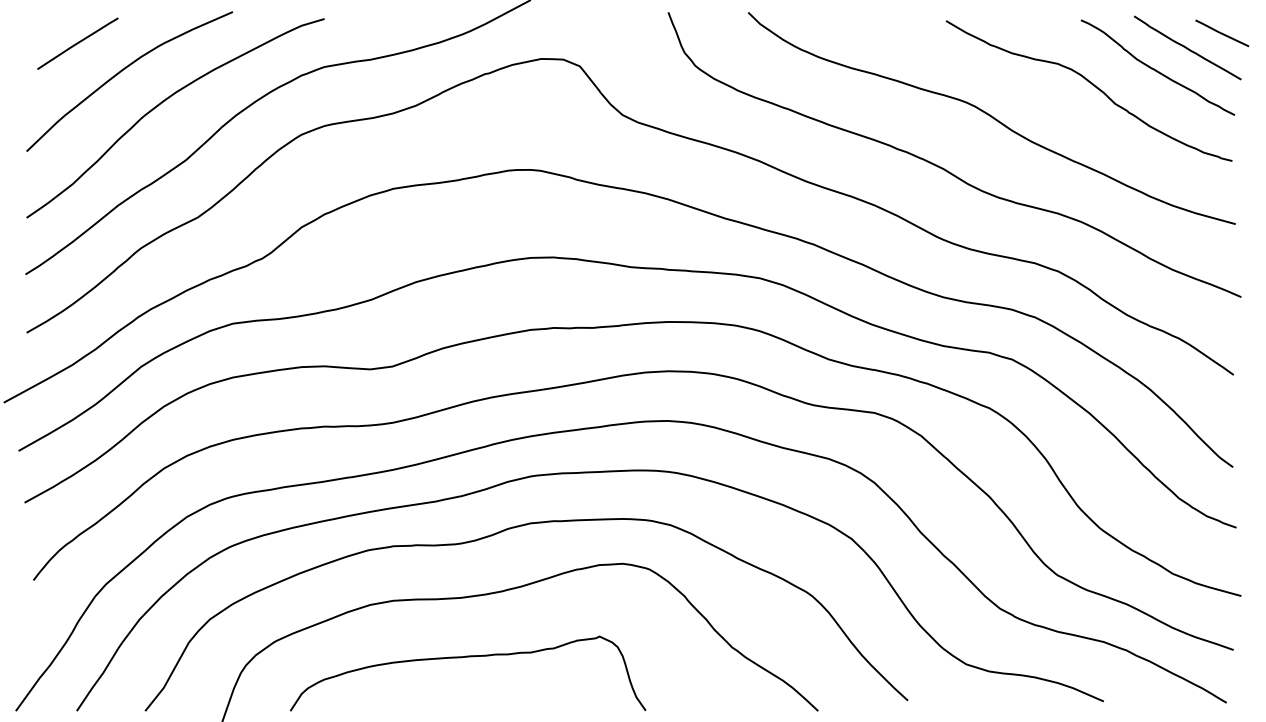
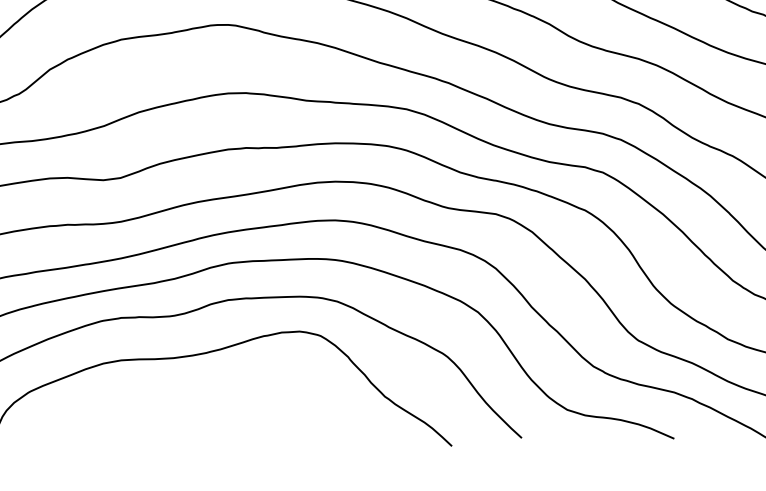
curve: (467, 657) -> (178, 404), removed

